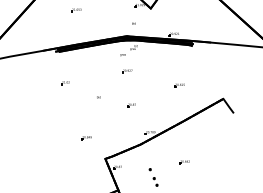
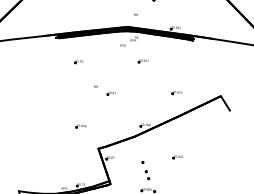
part: (127, 71) -> (143, 61), moved
part: (65, 83) -> (78, 62), moved
part: (179, 85) -> (176, 92), moved
part: (131, 105) -> (111, 93), moved

